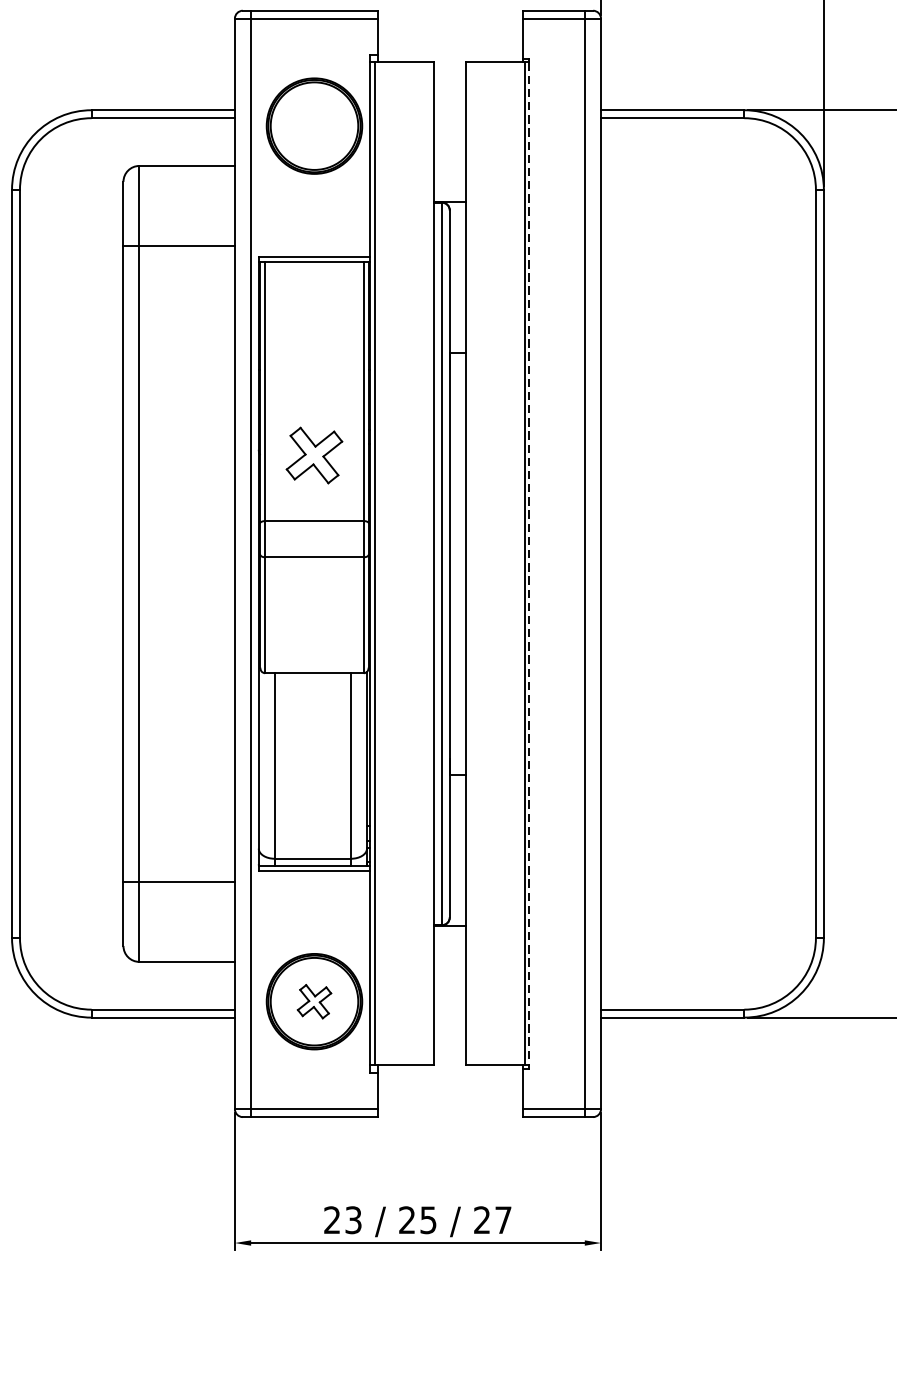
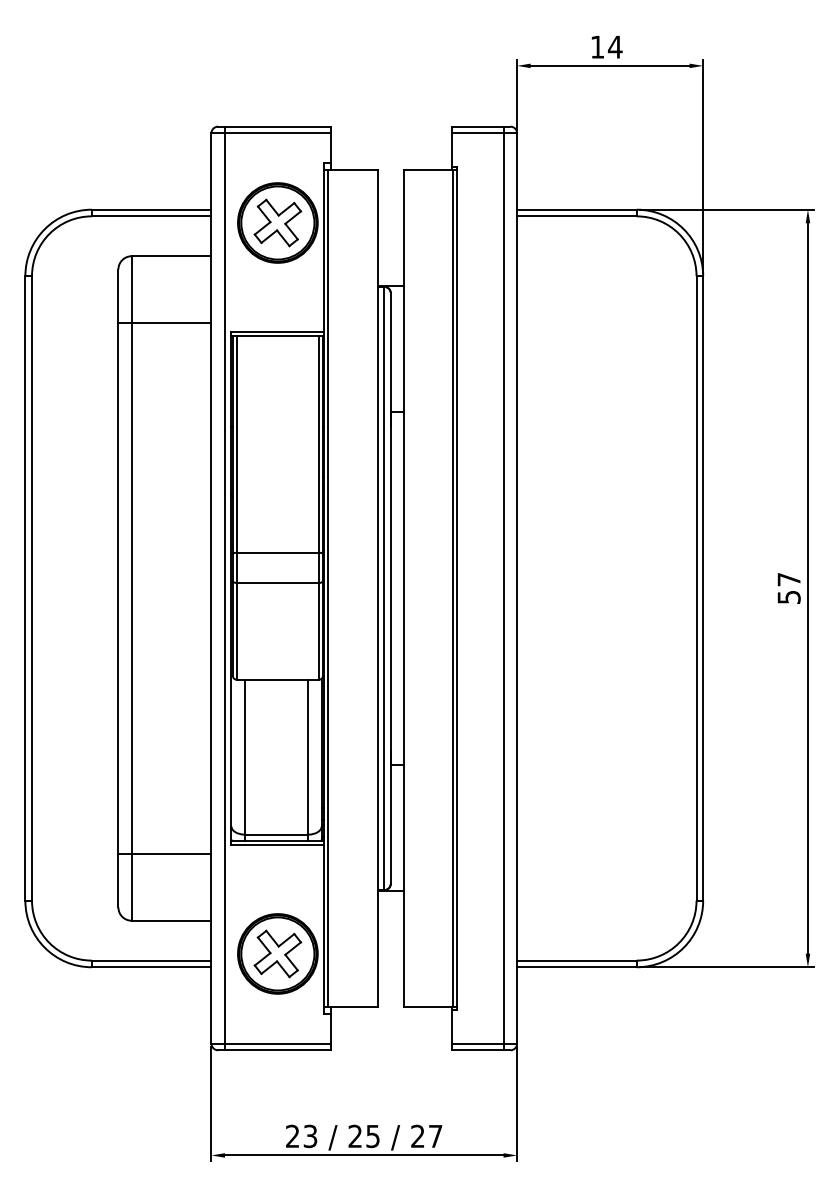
part: (314, 454) -> (277, 222), moved
line: (529, 563) -> (457, 588), dashed -> solid
part: (314, 1001) -> (277, 953), size x1.67

